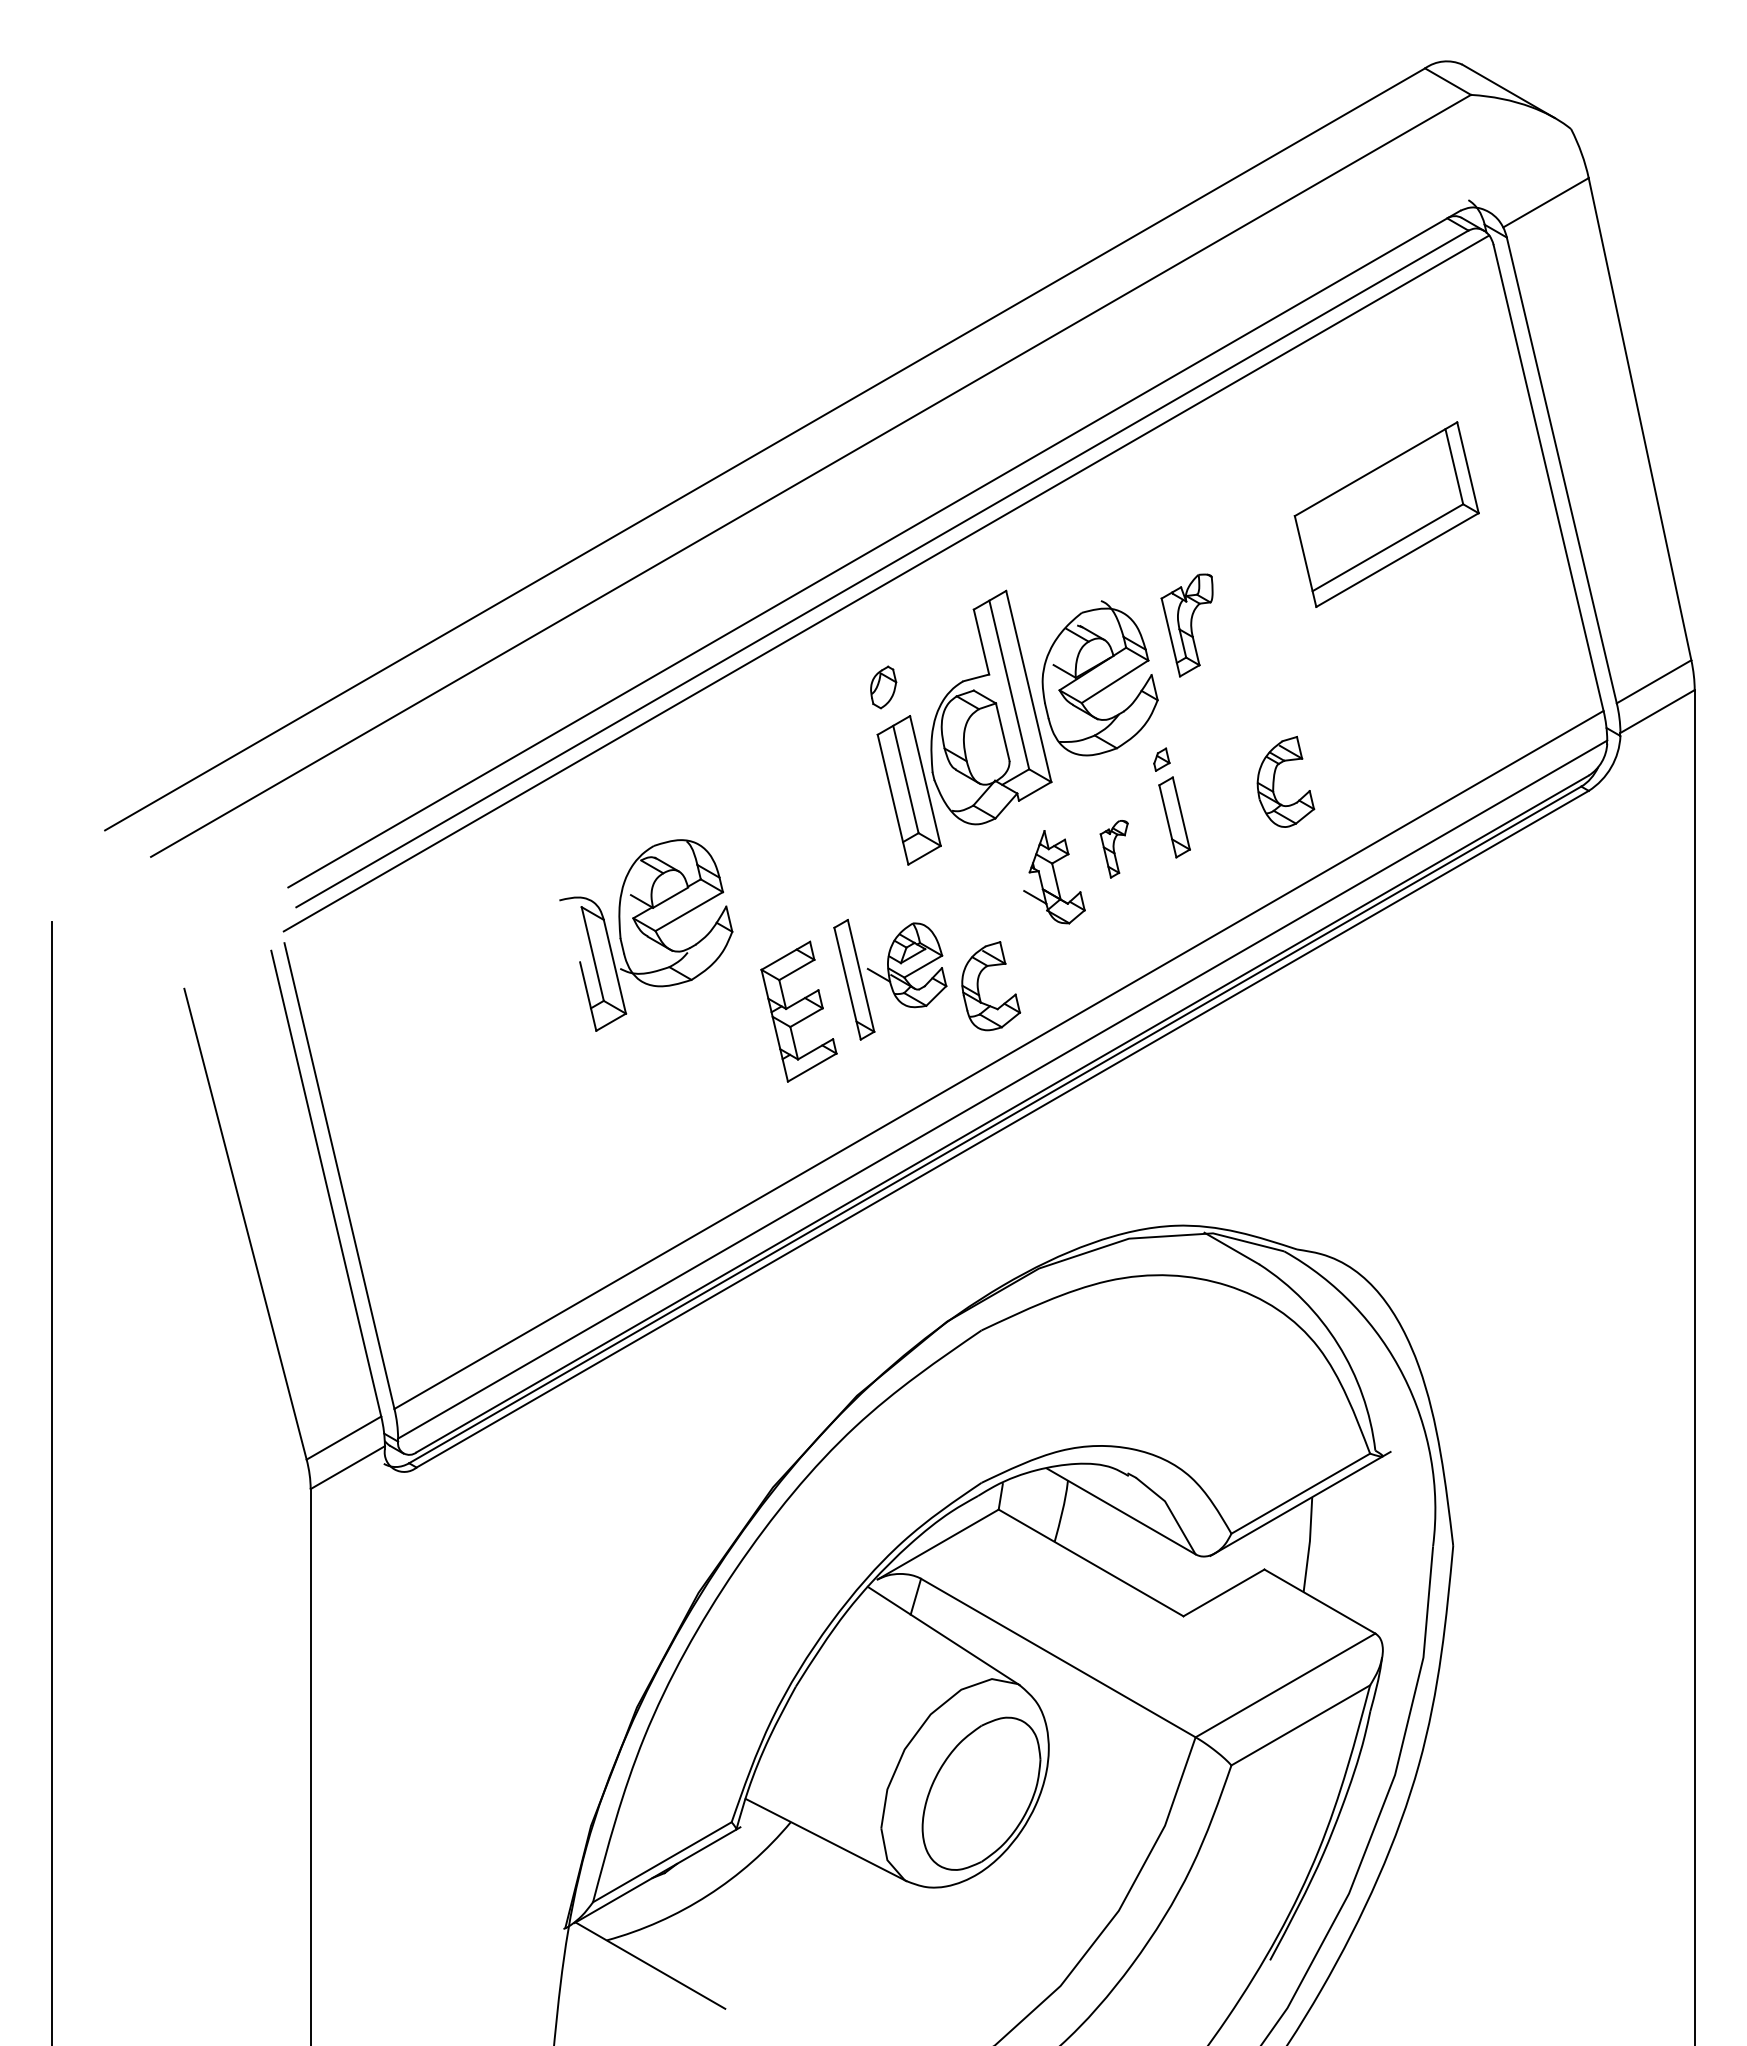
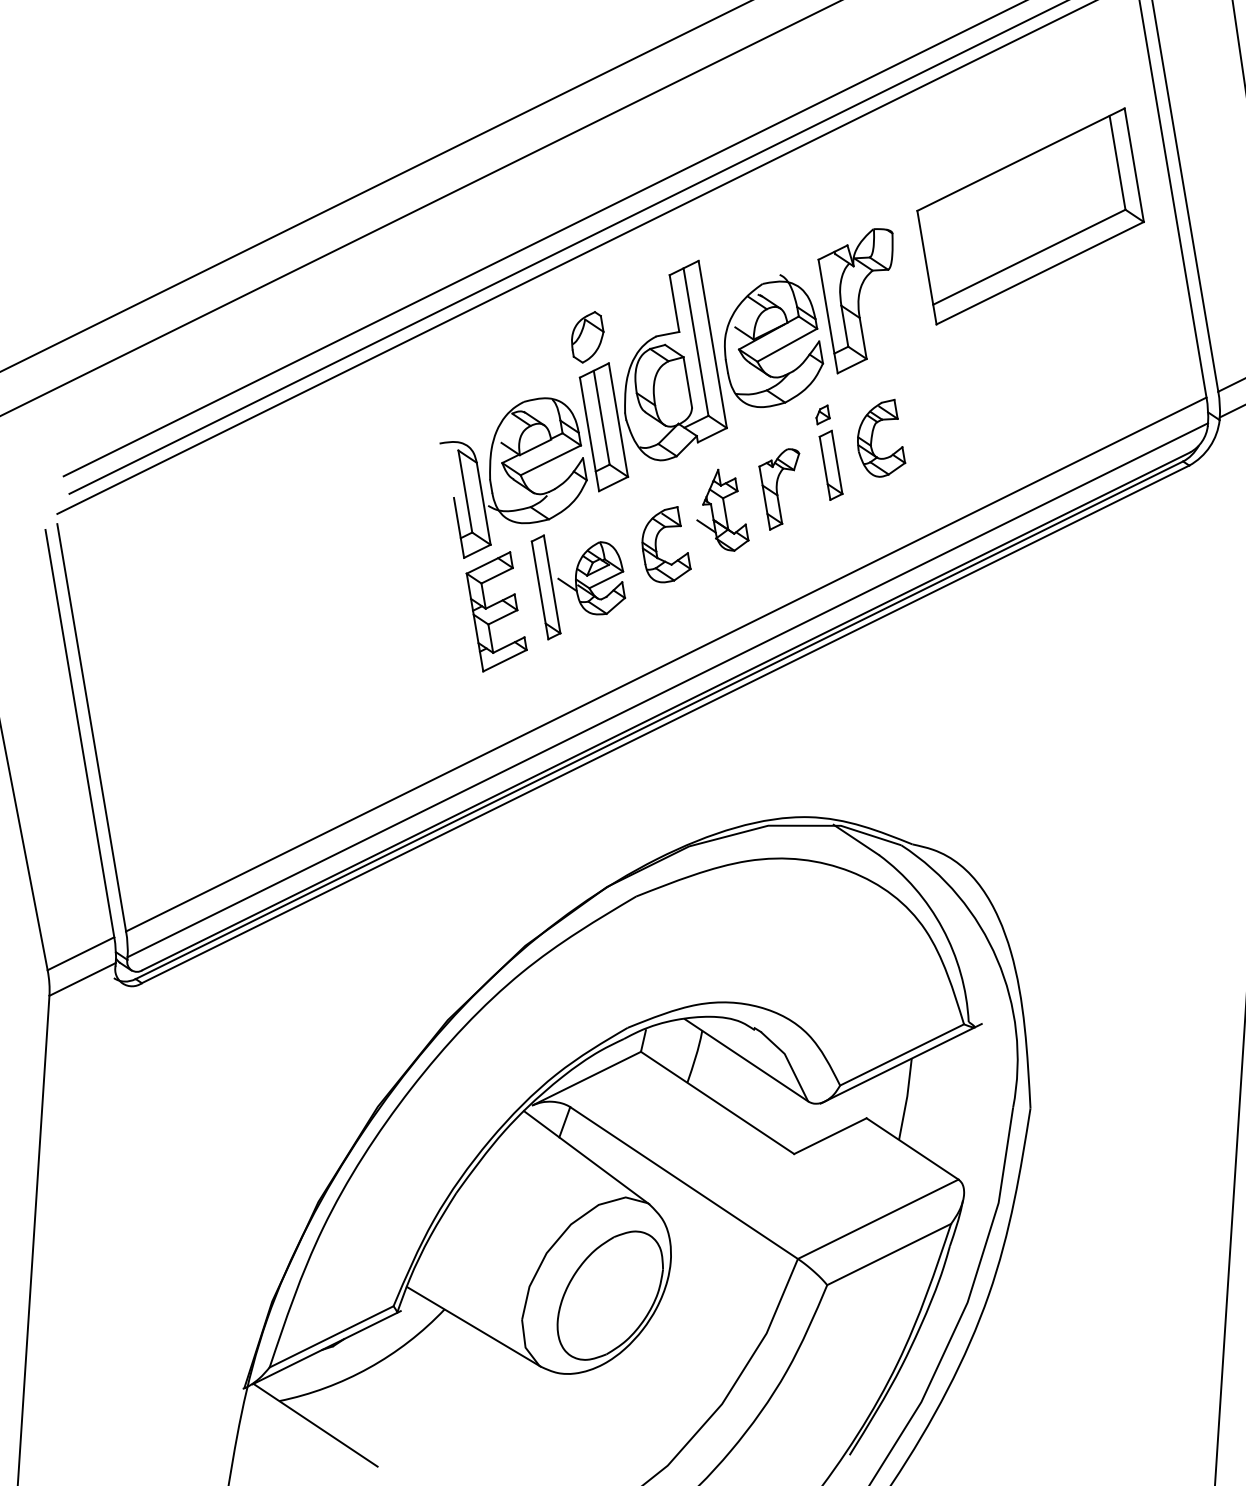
part: (1386, 514) -> (1030, 216), size x1.43
part: (1186, 625) -> (852, 300), size x1.67
part: (883, 687) -> (587, 337), size x1.43
part: (1274, 781) -> (872, 436), moved
part: (1113, 849) -> (776, 489), size x1.67
part: (646, 935) -> (512, 478), moved
part: (979, 990) -> (656, 547), moved

